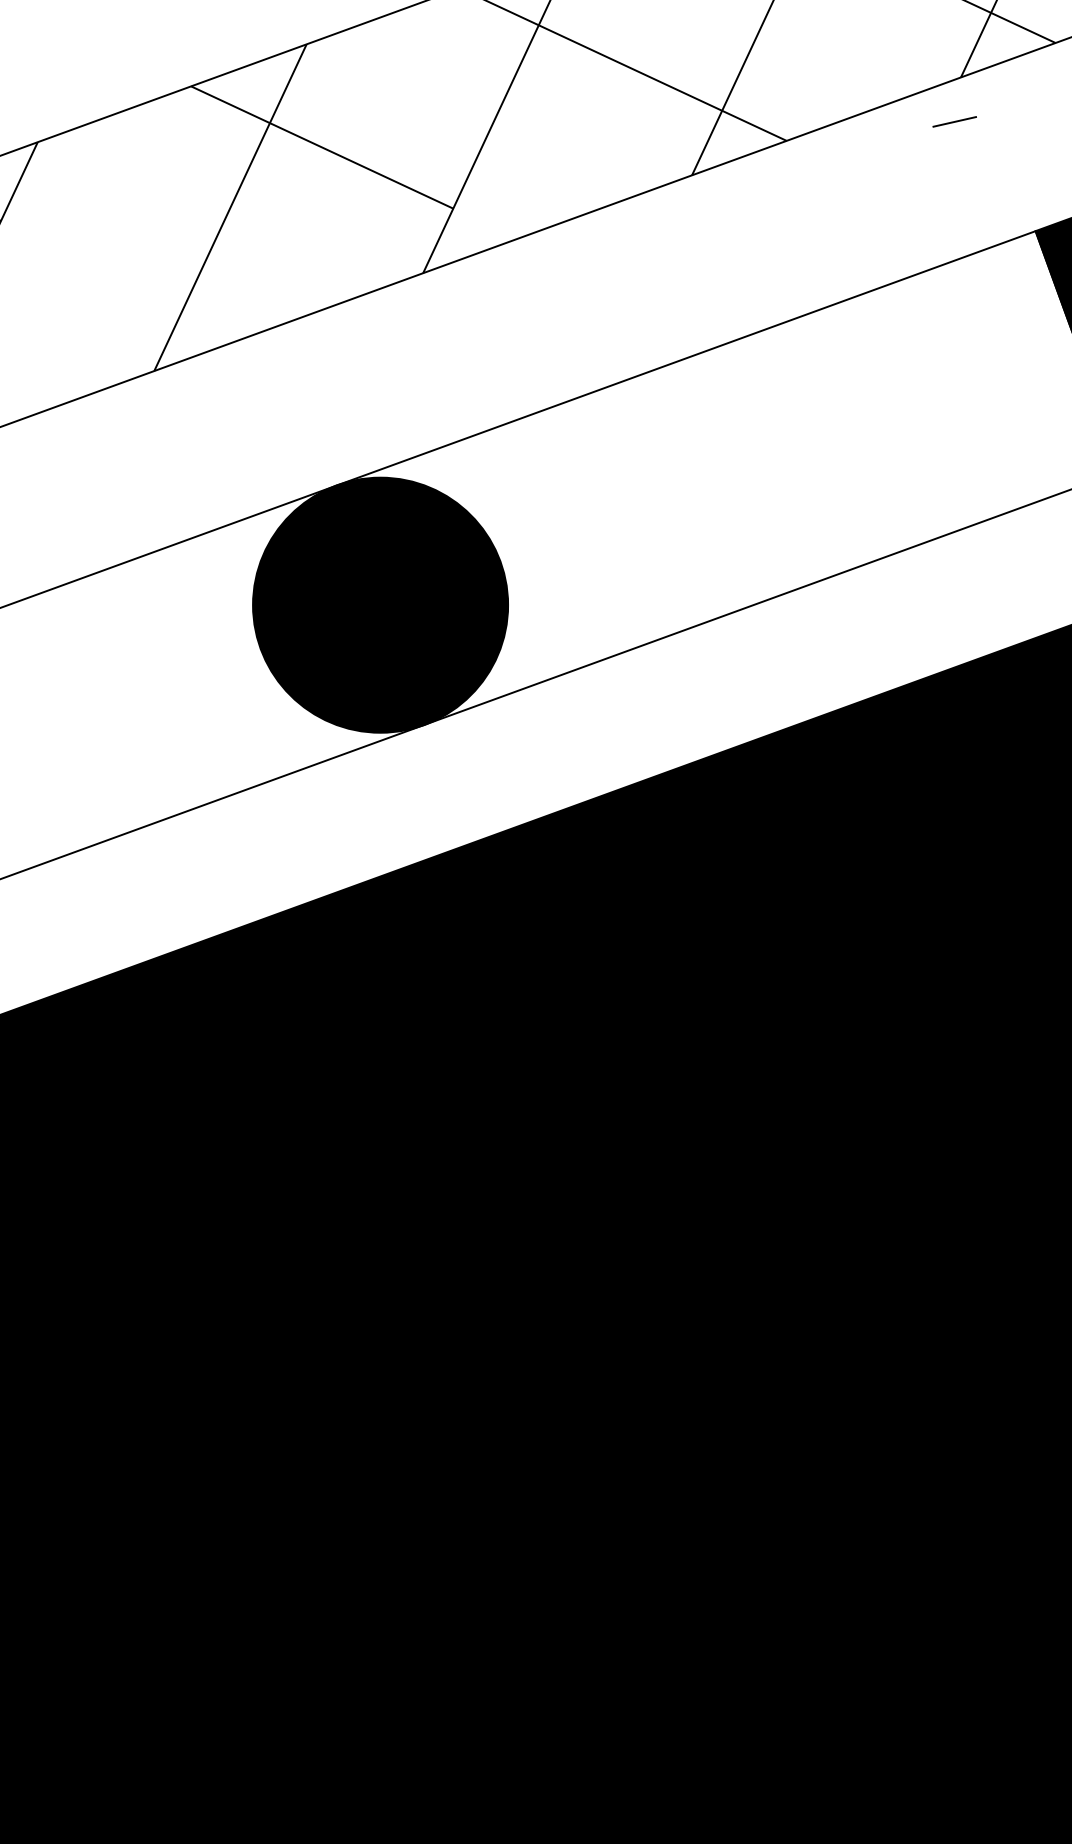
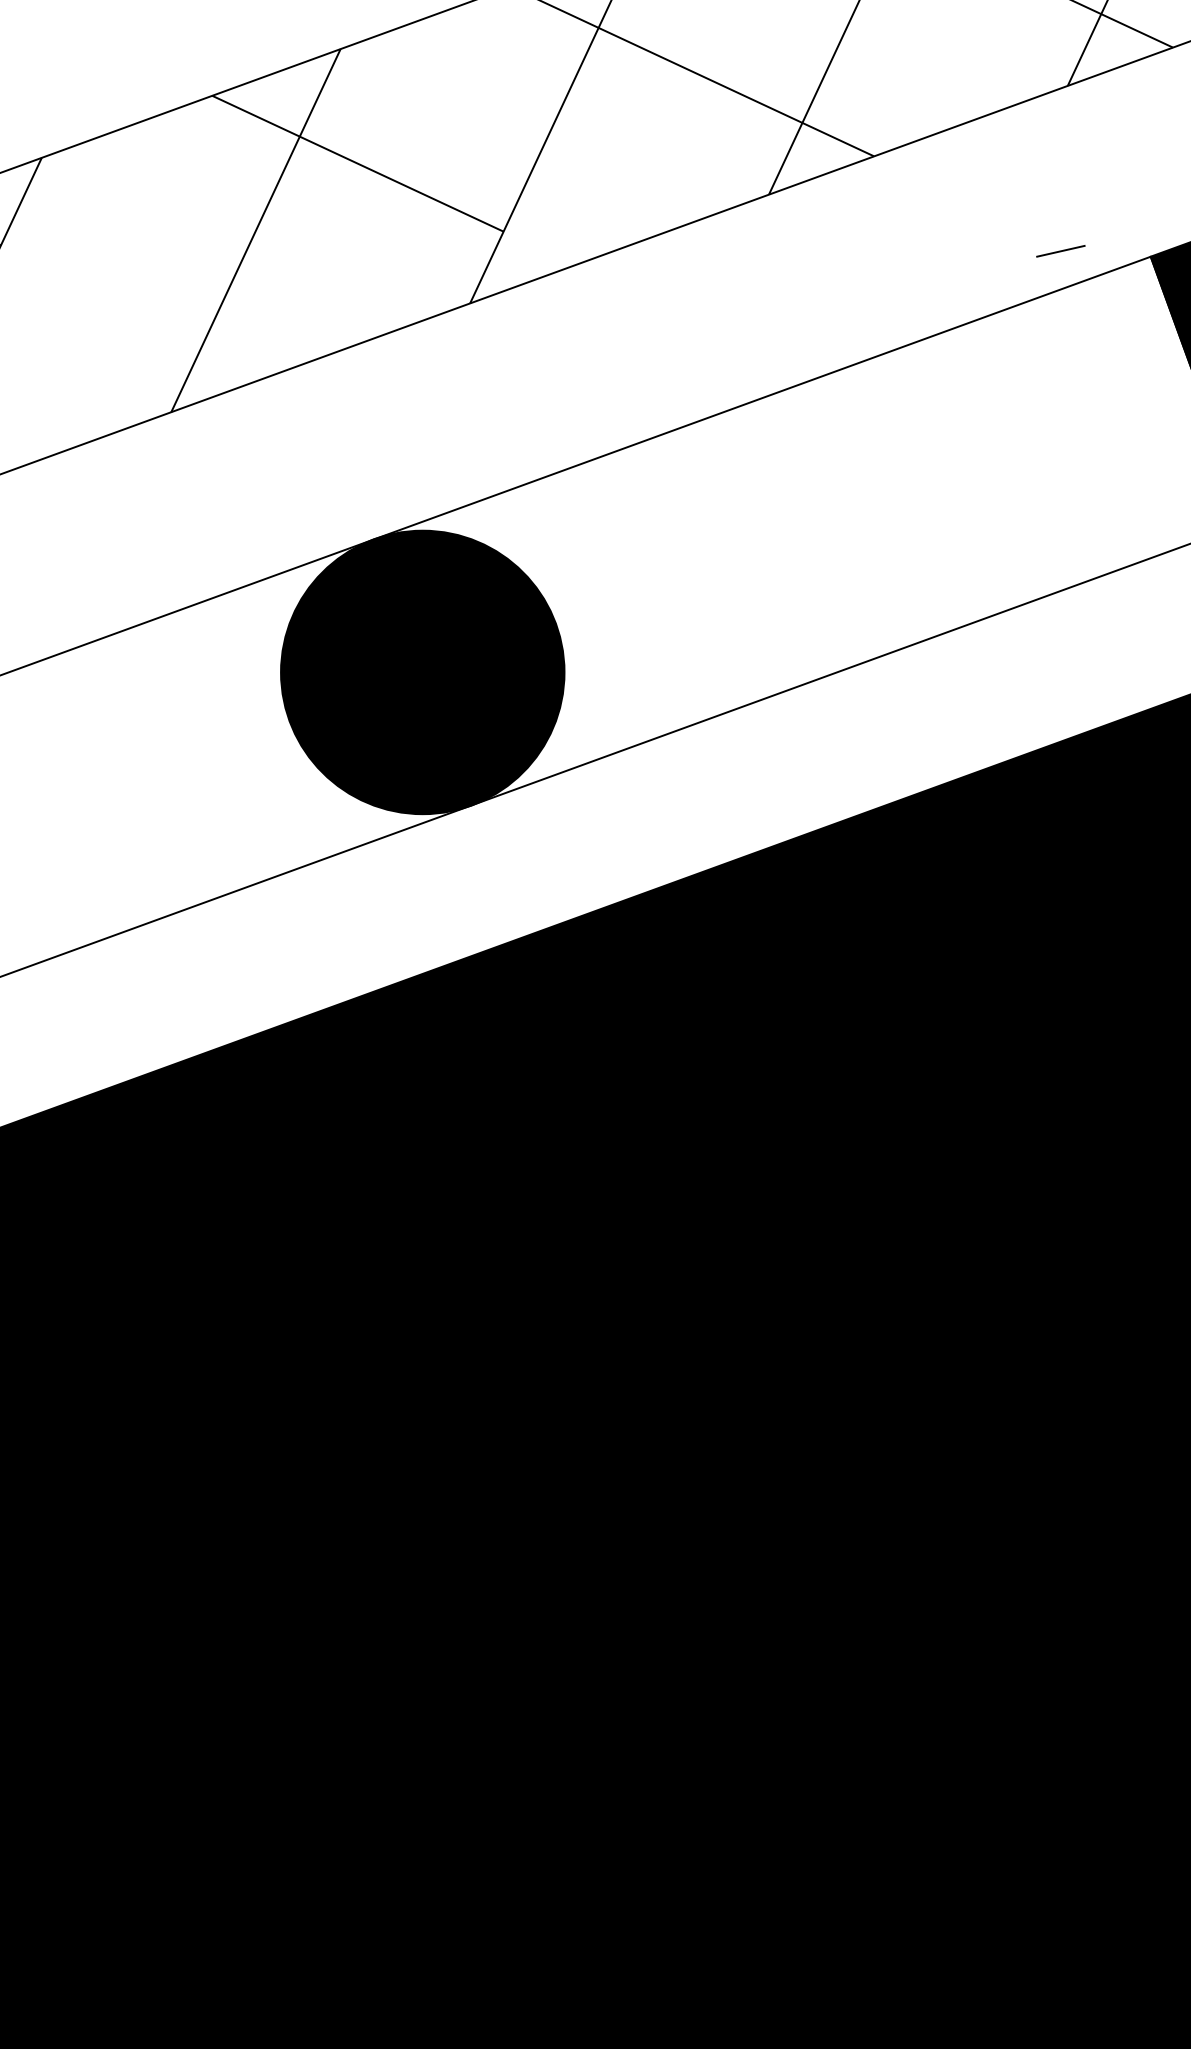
line: (954, 122) -> (1060, 251), moved

